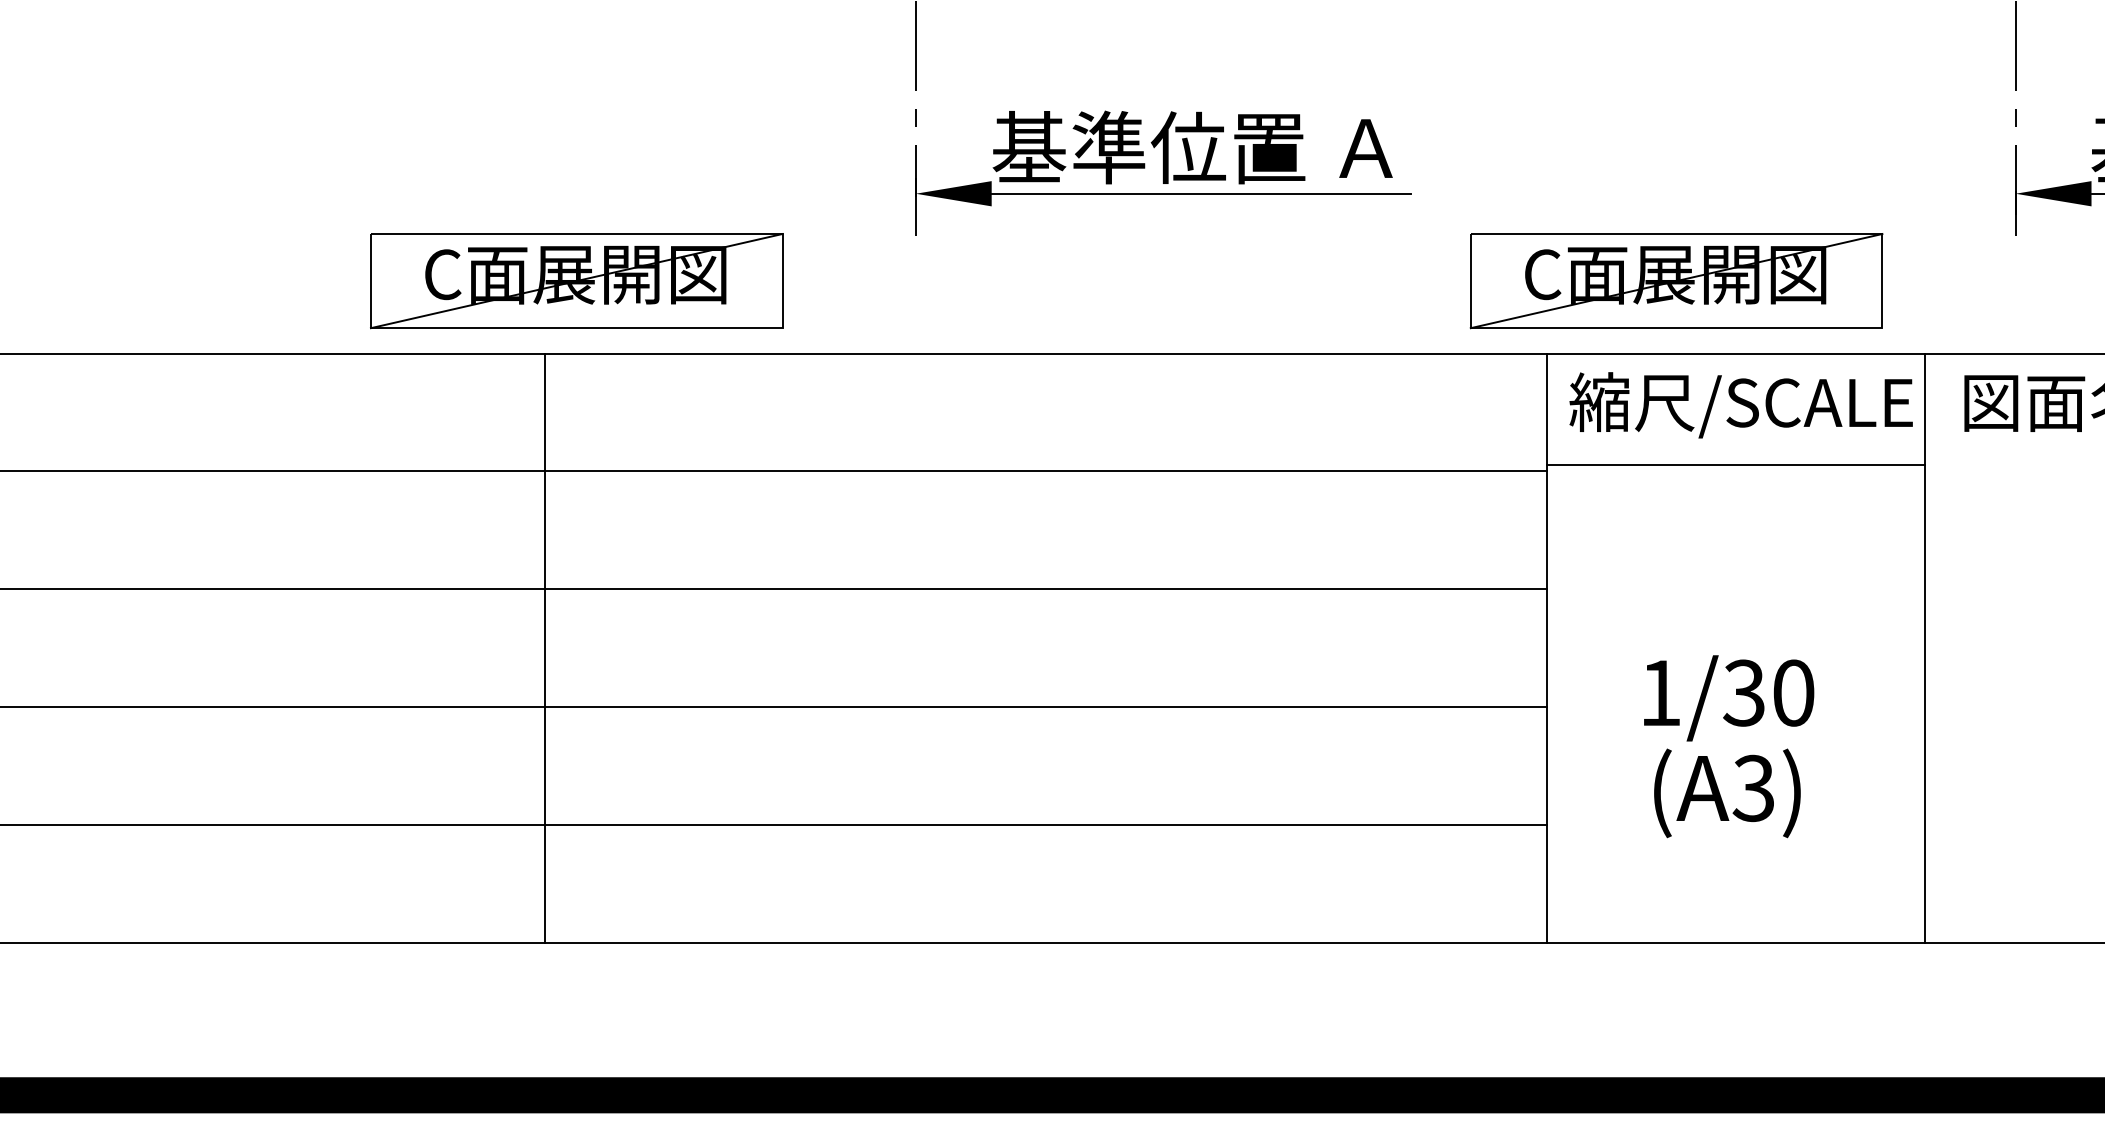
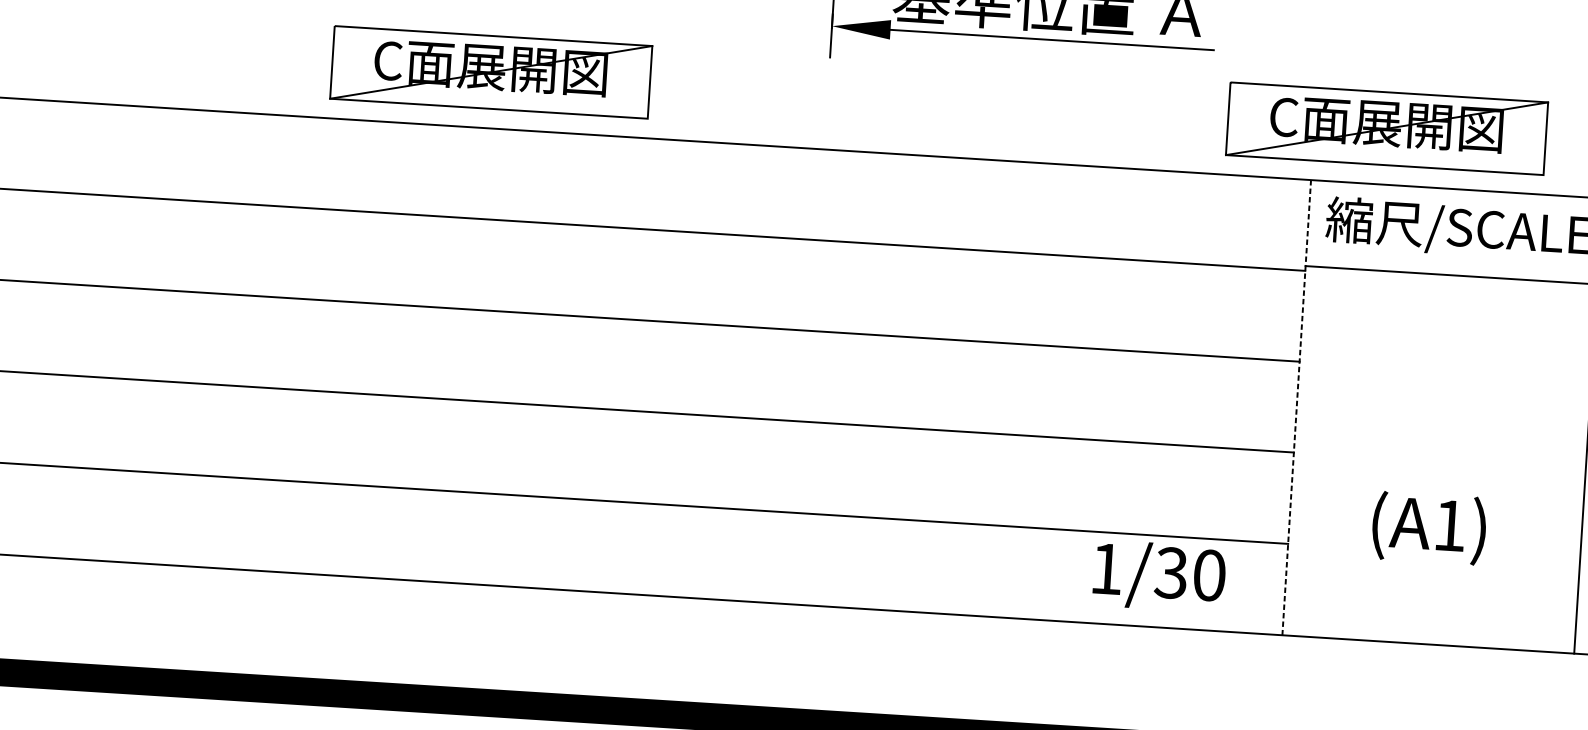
part: (576, 281) -> (491, 72), moved
part: (1676, 281) -> (1386, 129), moved
line: (545, 648) -> (524, 359), removed
line: (1546, 648) -> (1296, 407), solid -> dashed
text: (1729, 698) -> (1159, 576), moved
text: (1752, 788) -> (1448, 525), (A3) -> (A1)

